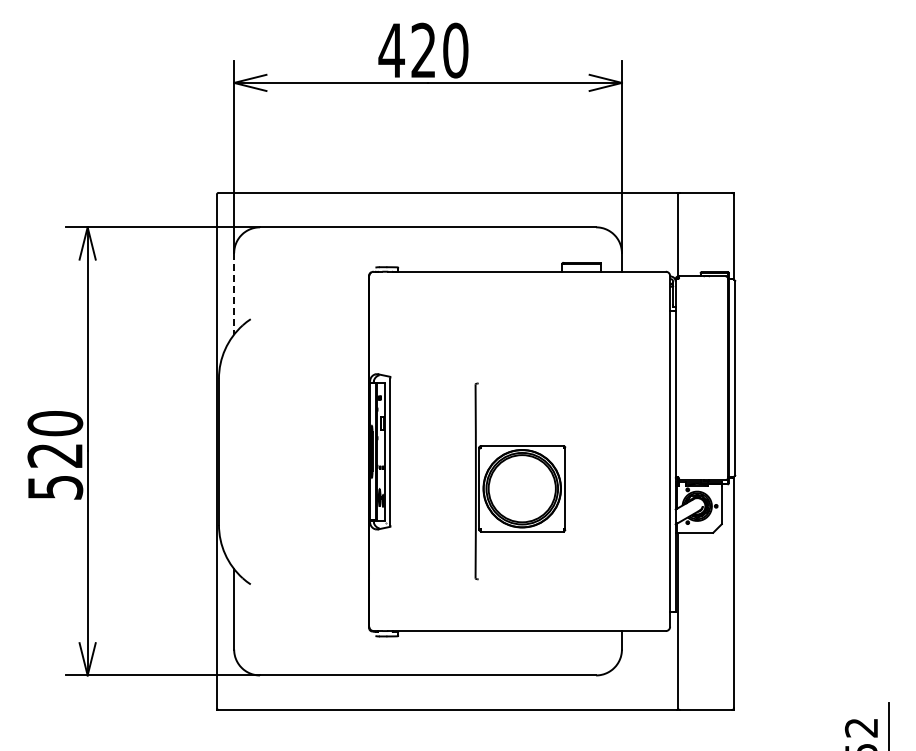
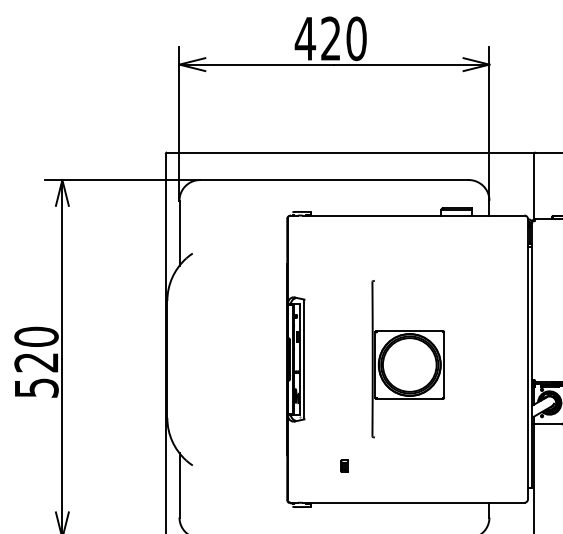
line: (234, 293) -> (179, 232), dashed -> solid
part: (520, 481) -> (408, 359), moved
part: (440, 585) -> (344, 466), added

